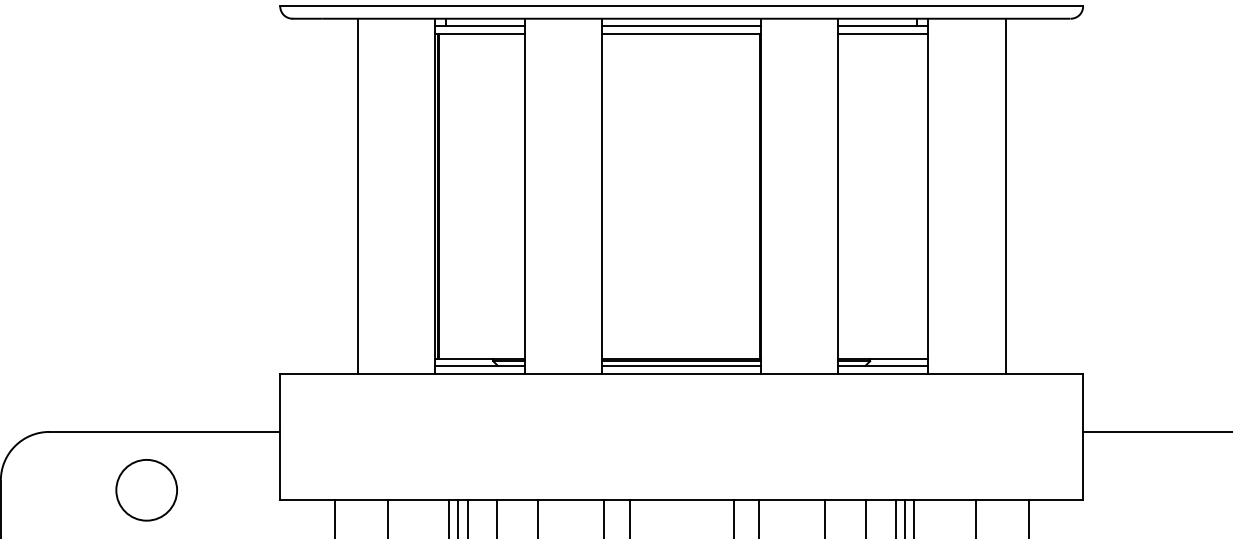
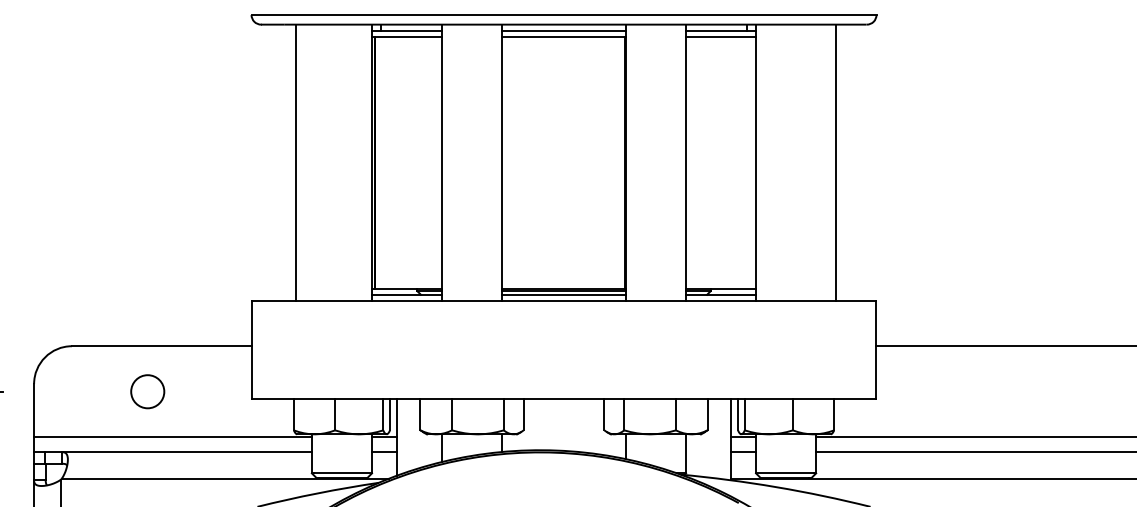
line: (357, 195) -> (295, 162), moved
line: (1006, 195) -> (836, 162), moved
circle: (146, 490) -> (147, 391), size x0.7

